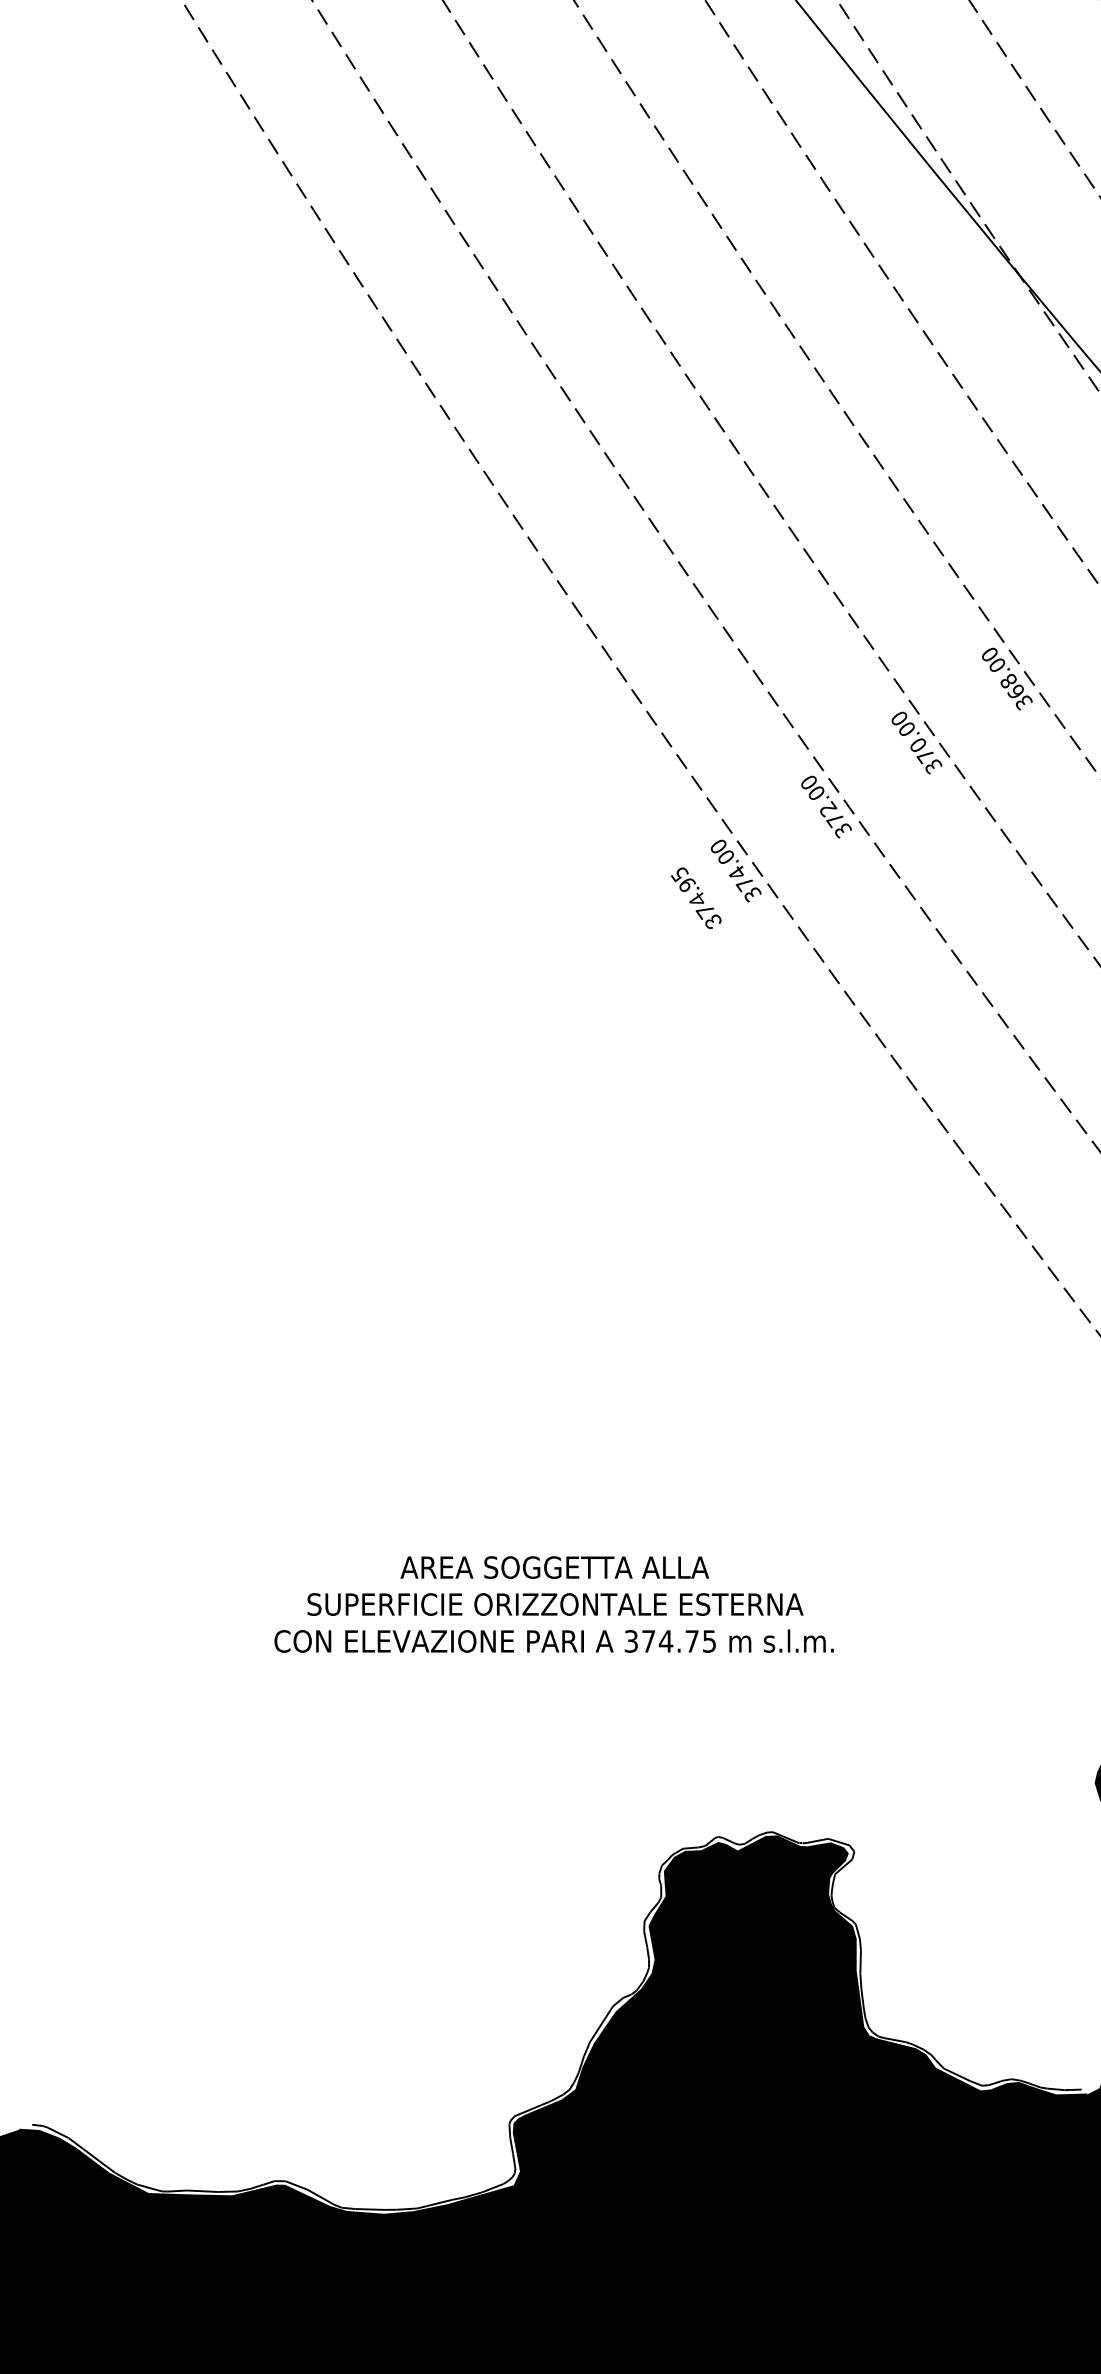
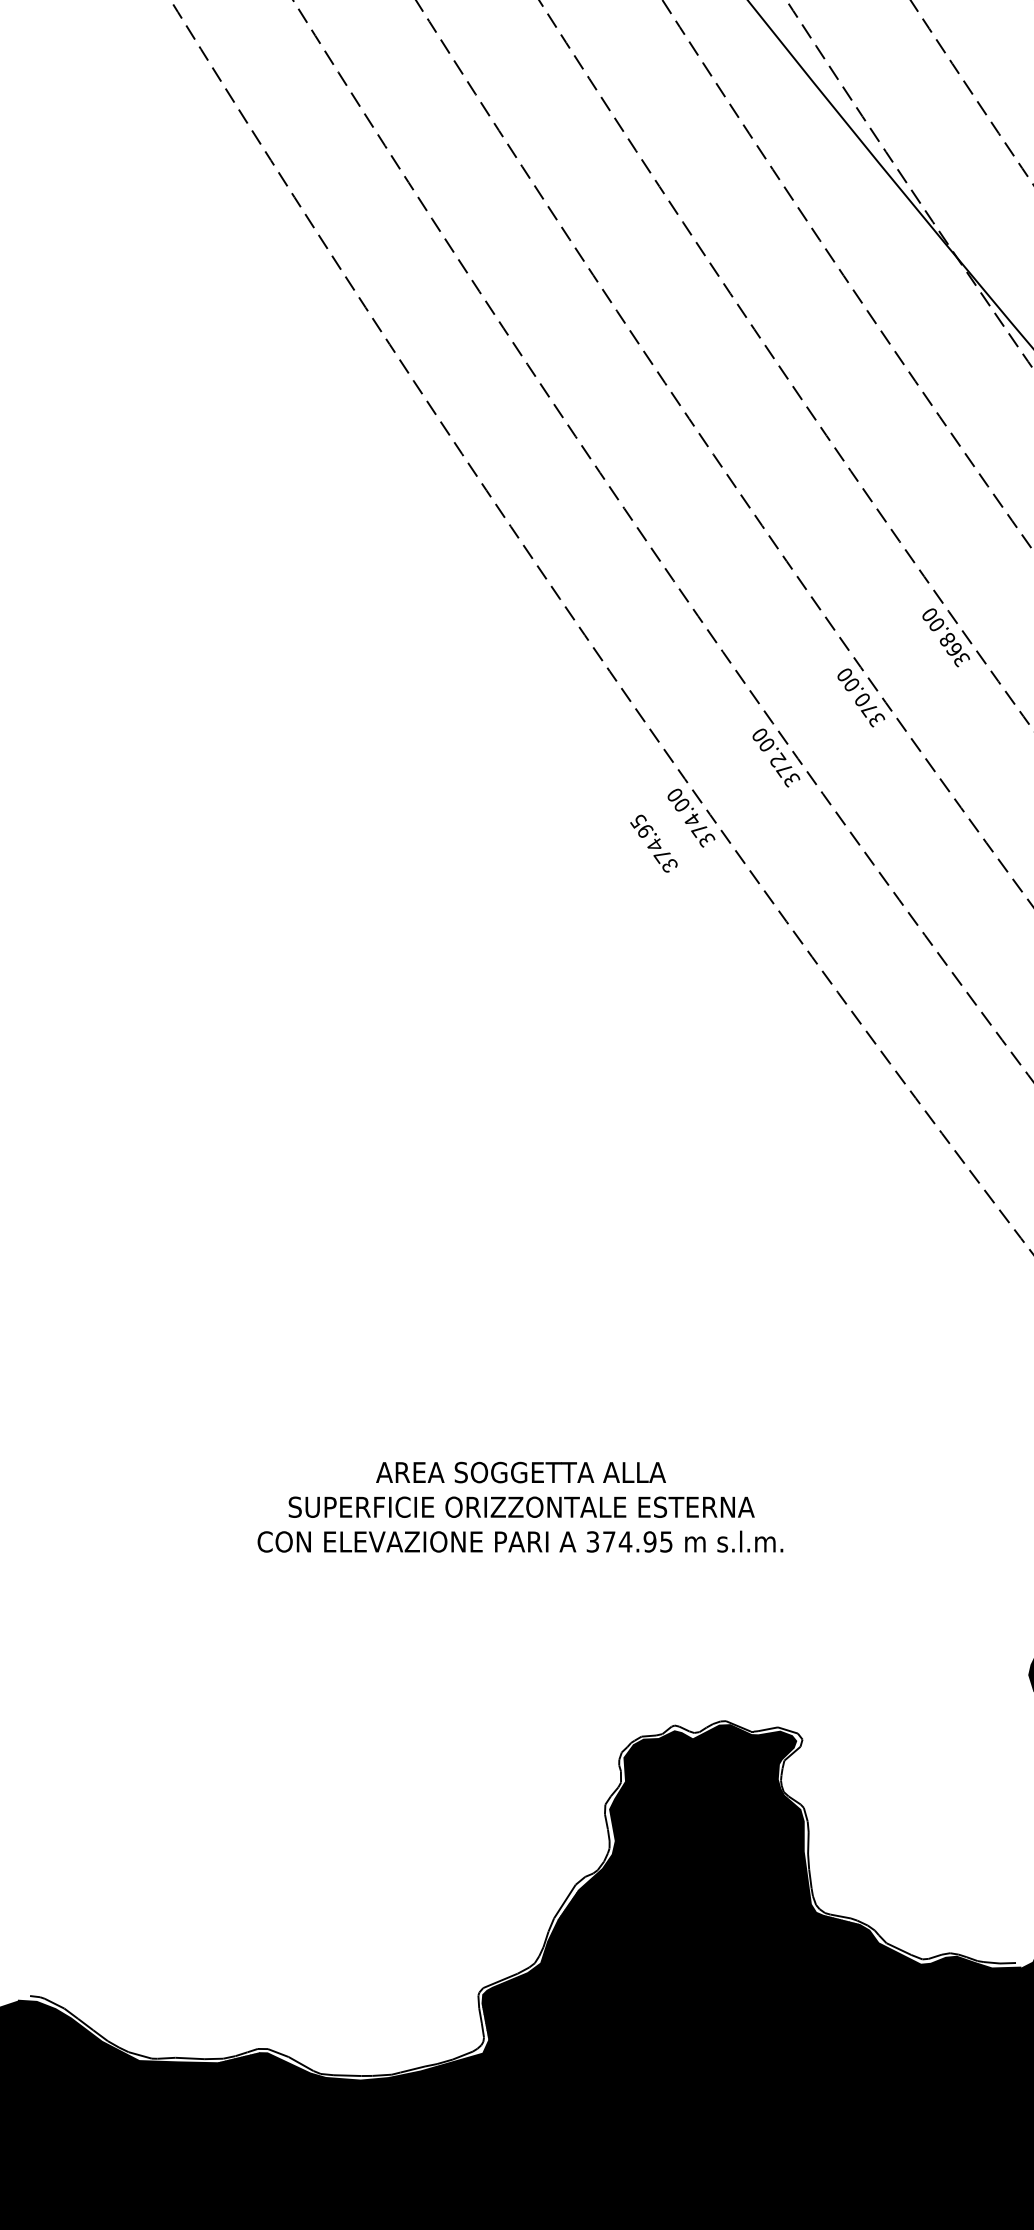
text: (691, 1641) -> (649, 1542), 374.75 -> 374.95

